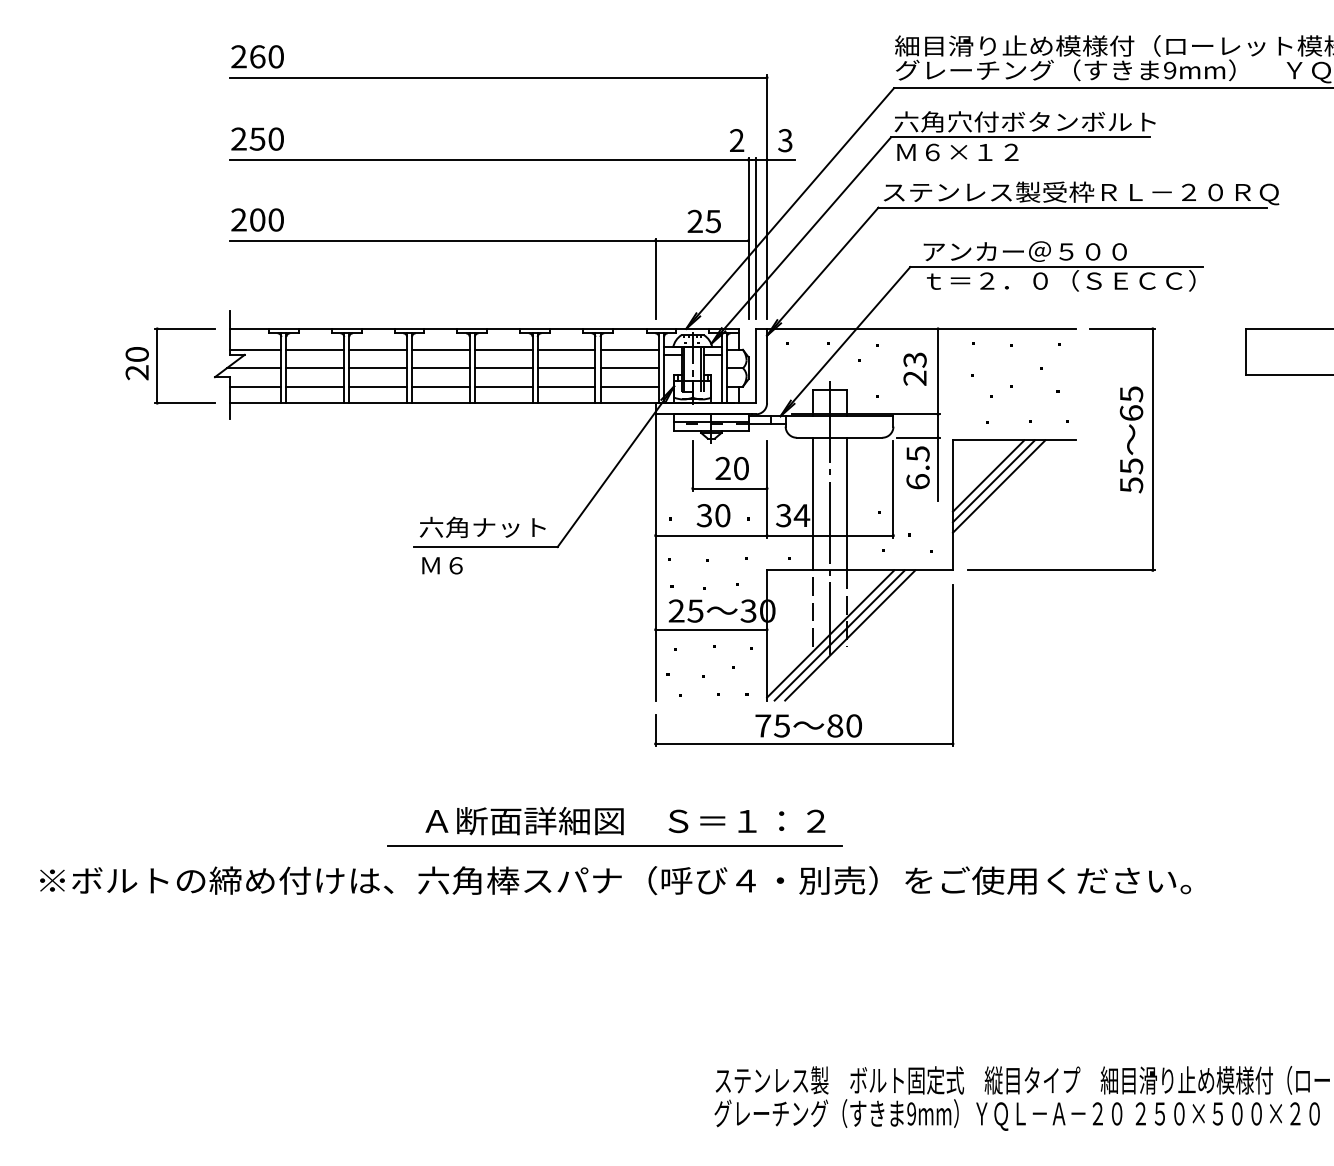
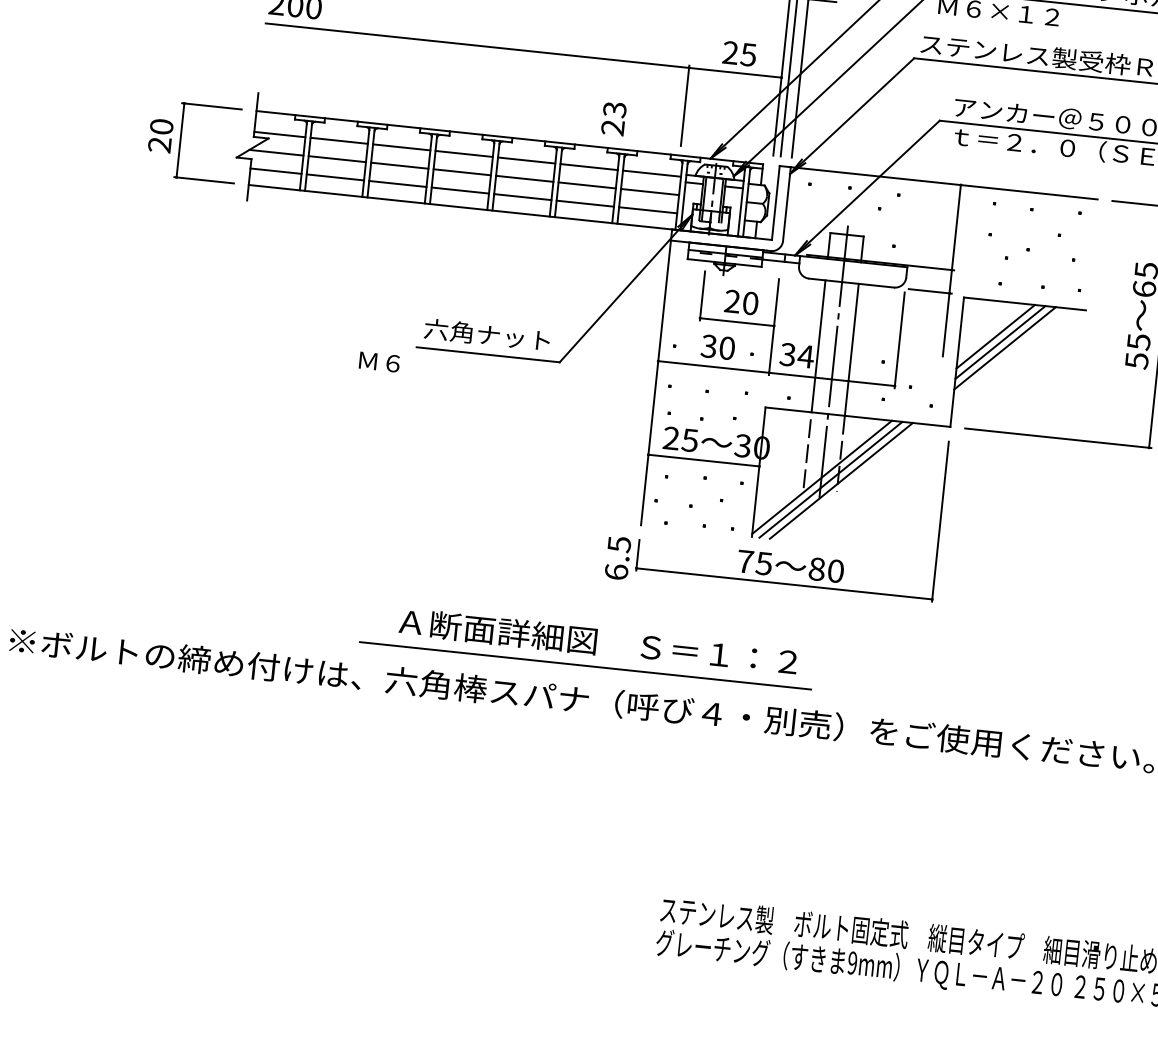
text: (914, 368) -> (613, 118), moved
text: (917, 467) -> (617, 557), moved
text: (442, 565) -> (379, 361), moved

